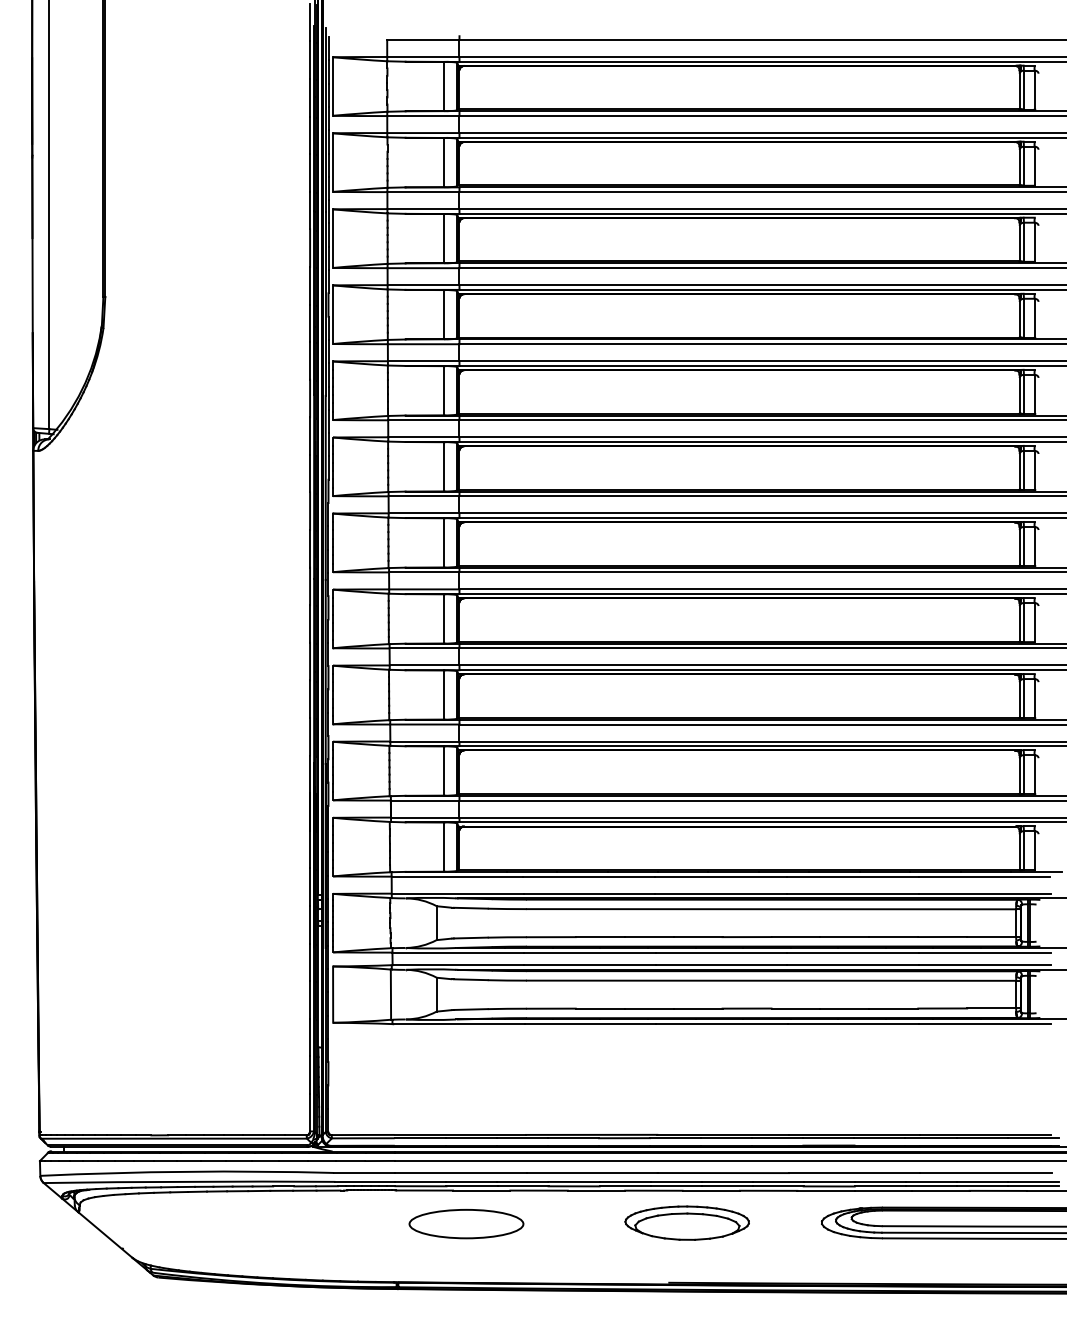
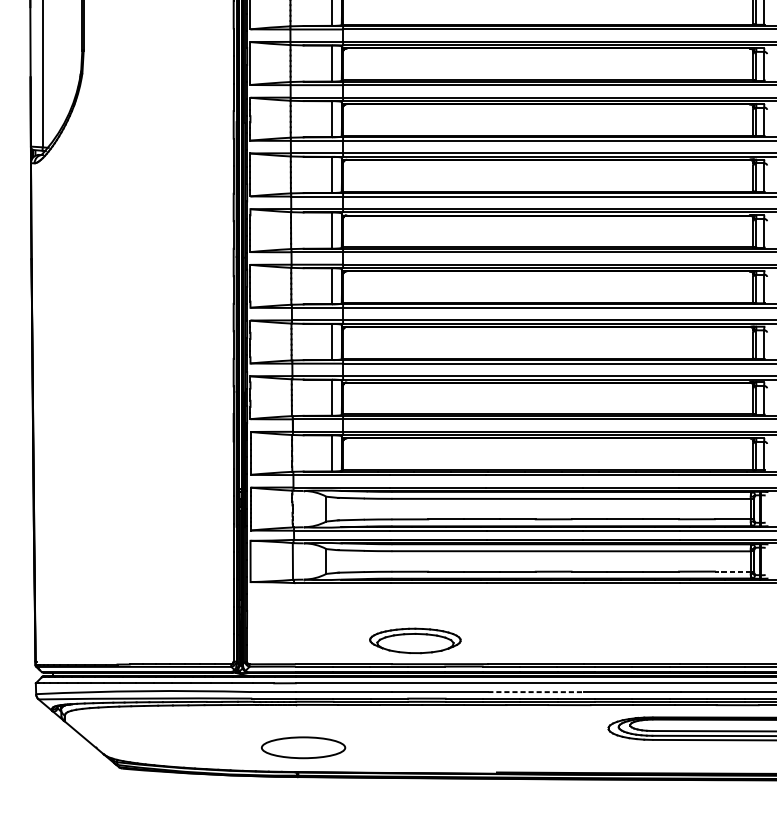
line: (991, 1008) -> (732, 571), solid -> dashed
line: (723, 1173) -> (536, 692), solid -> dashed
part: (686, 1222) -> (414, 640), moved
part: (466, 1224) -> (303, 748), moved

